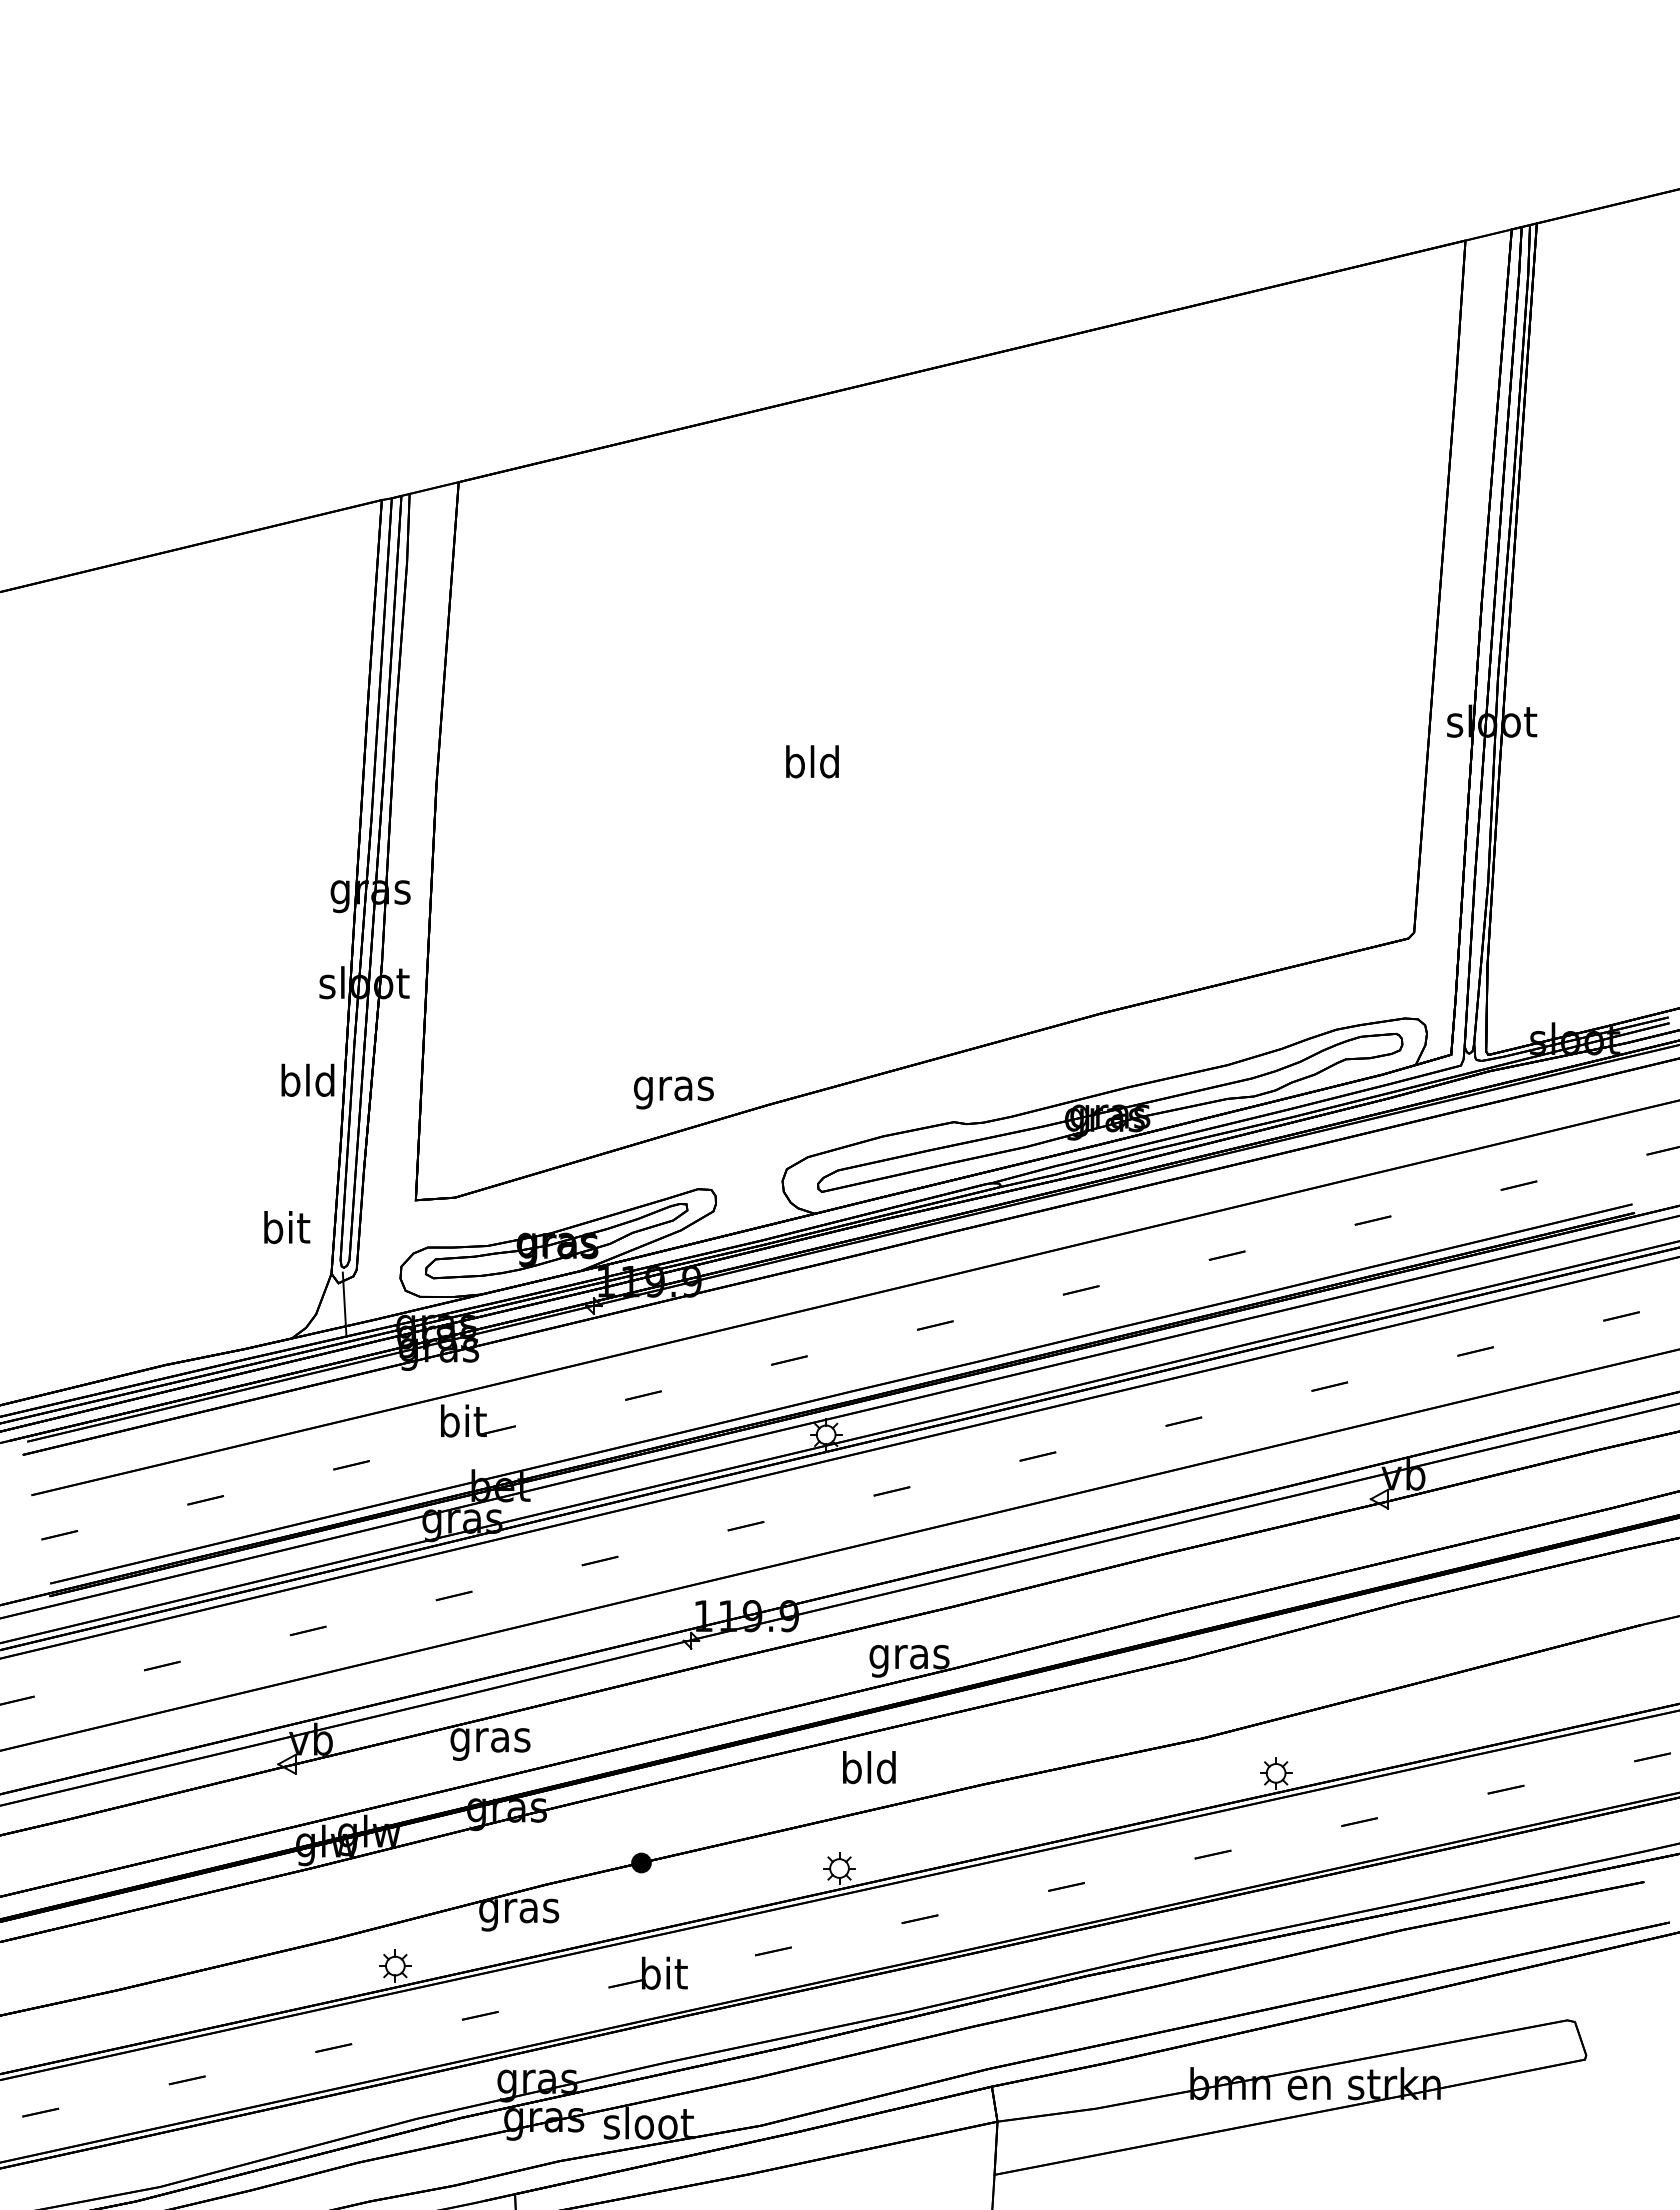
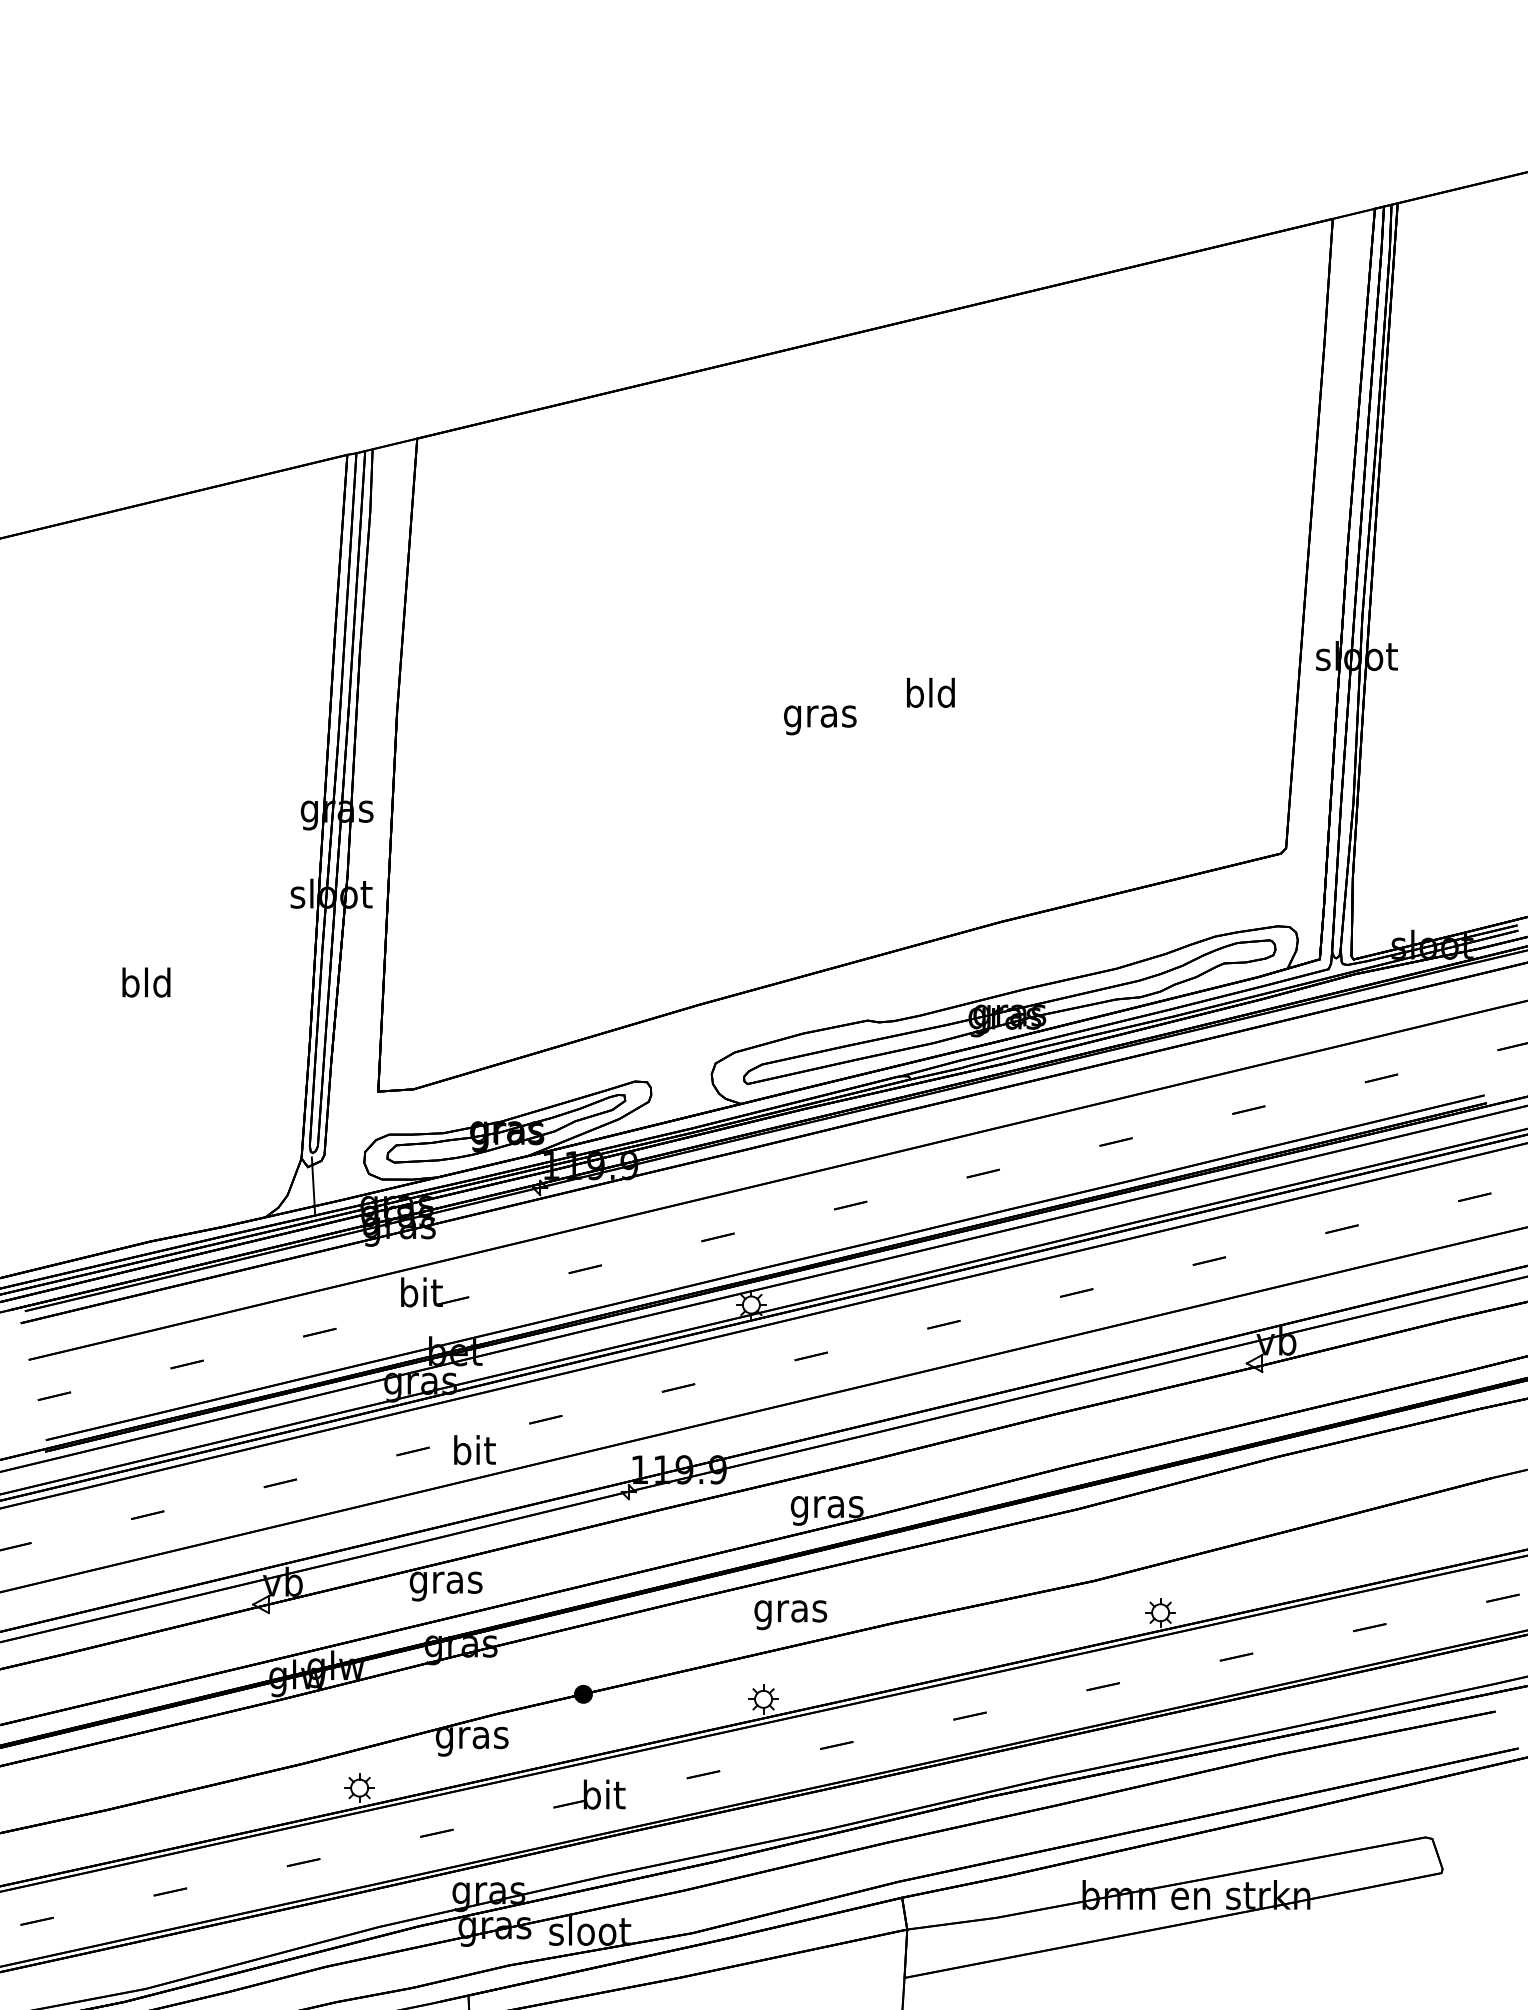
text: (812, 761) -> (930, 692), moved
text: (307, 1079) -> (146, 981), moved
text: (673, 1092) -> (819, 719), moved
text: (287, 1227) -> (475, 1450), moved
text: (869, 1771) -> (790, 1611), bld -> gras

